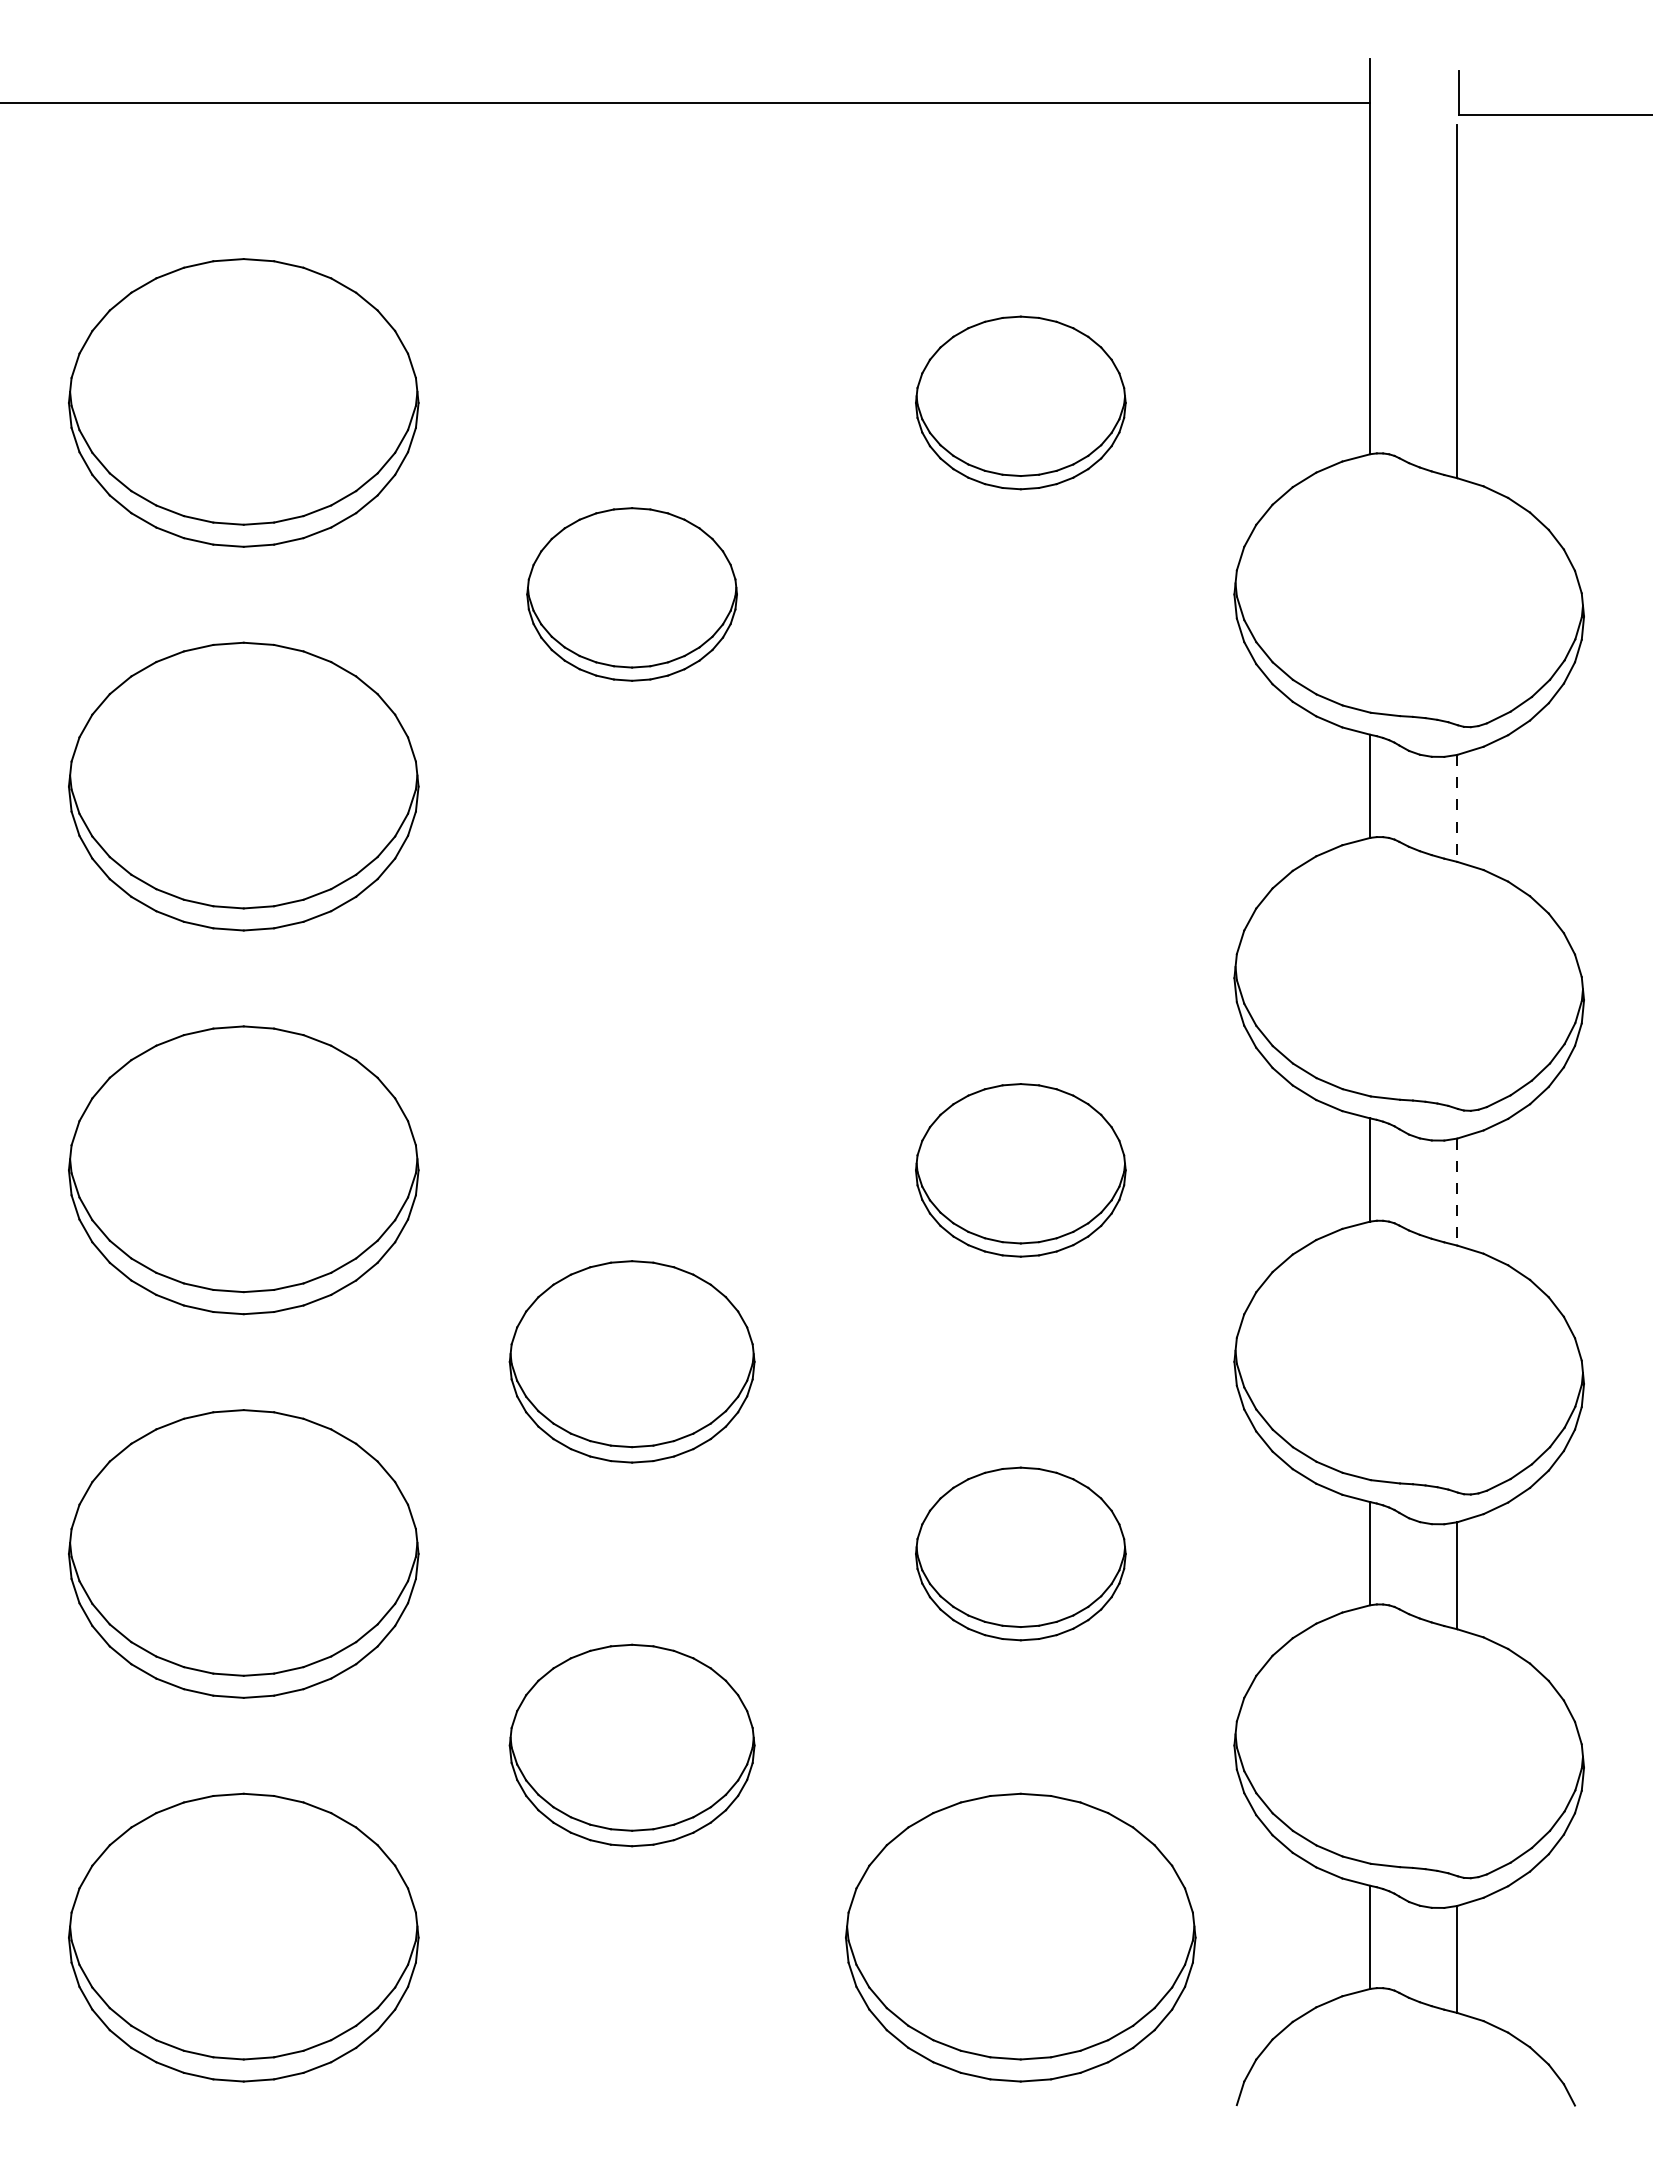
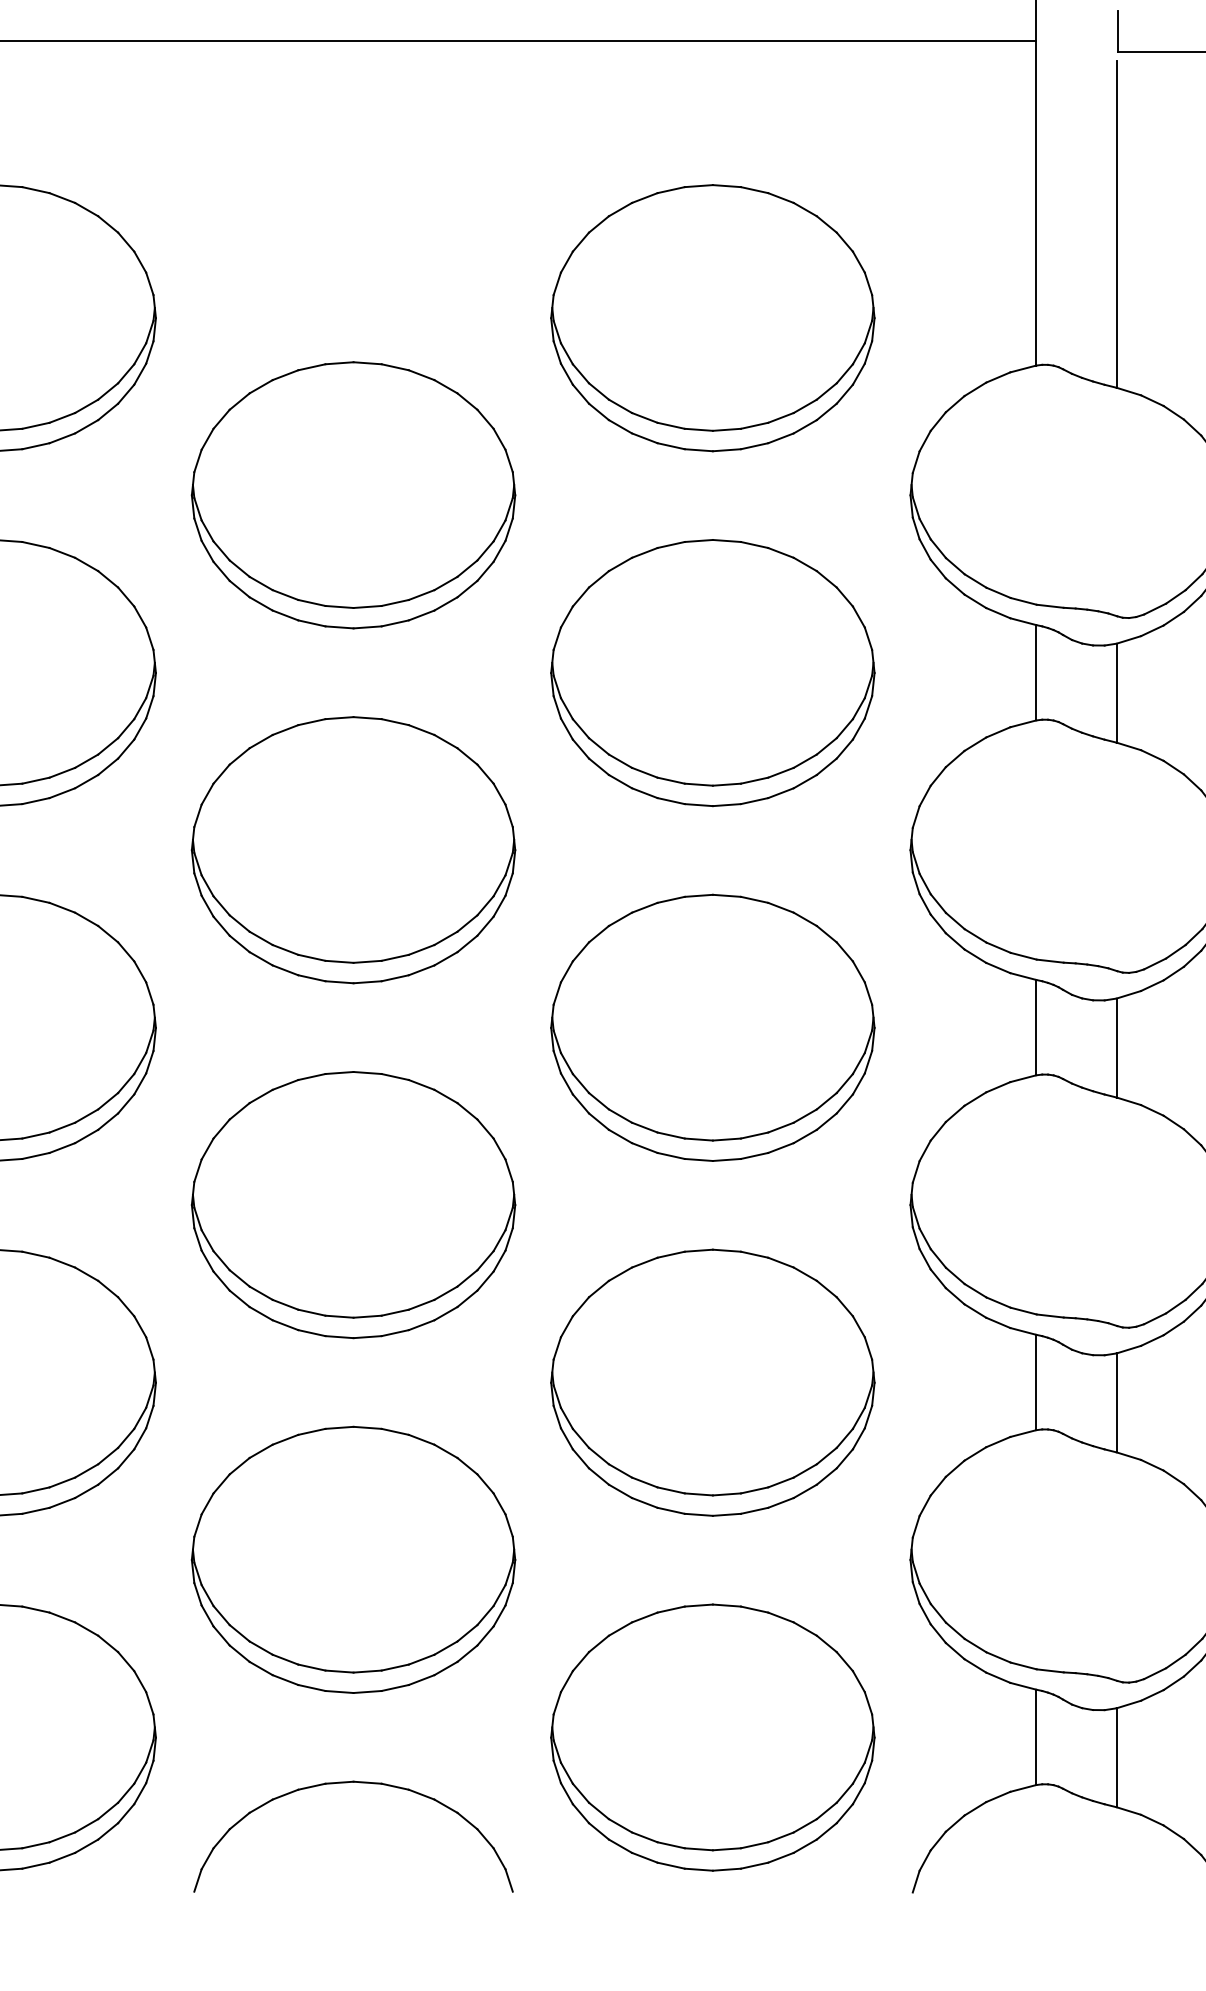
part: (1020, 402) -> (712, 317), size x1.67
part: (631, 594) -> (352, 495), size x1.67
part: (1020, 786) -> (712, 672), added
line: (1457, 808) -> (1116, 693), dashed -> solid
part: (631, 977) -> (352, 849), added
part: (1020, 1170) -> (712, 1028), size x1.67
line: (1457, 1192) -> (1116, 1048), dashed -> solid
part: (631, 1361) -> (352, 1204), size x1.43
part: (1020, 1553) -> (712, 1382), size x1.67
part: (631, 1745) -> (352, 1559), size x1.43
part: (632, 1986) -> (353, 1782), added

